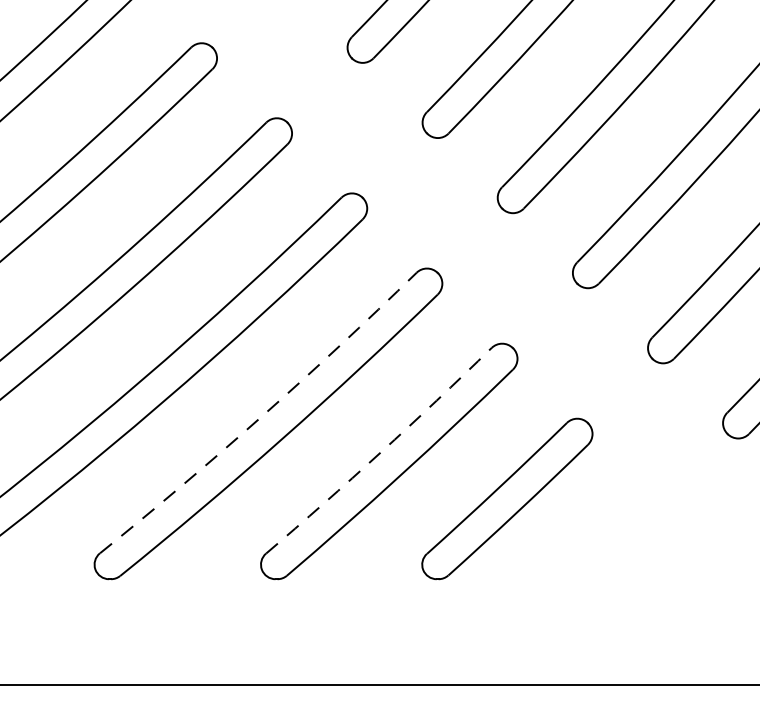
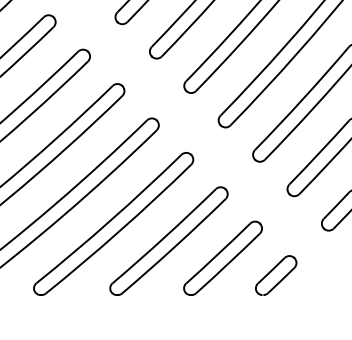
arc: (261, 416) -> (110, 220), dashed -> solid
arc: (381, 453) -> (165, 237), dashed -> solid
part: (624, 536) -> (276, 275), added

